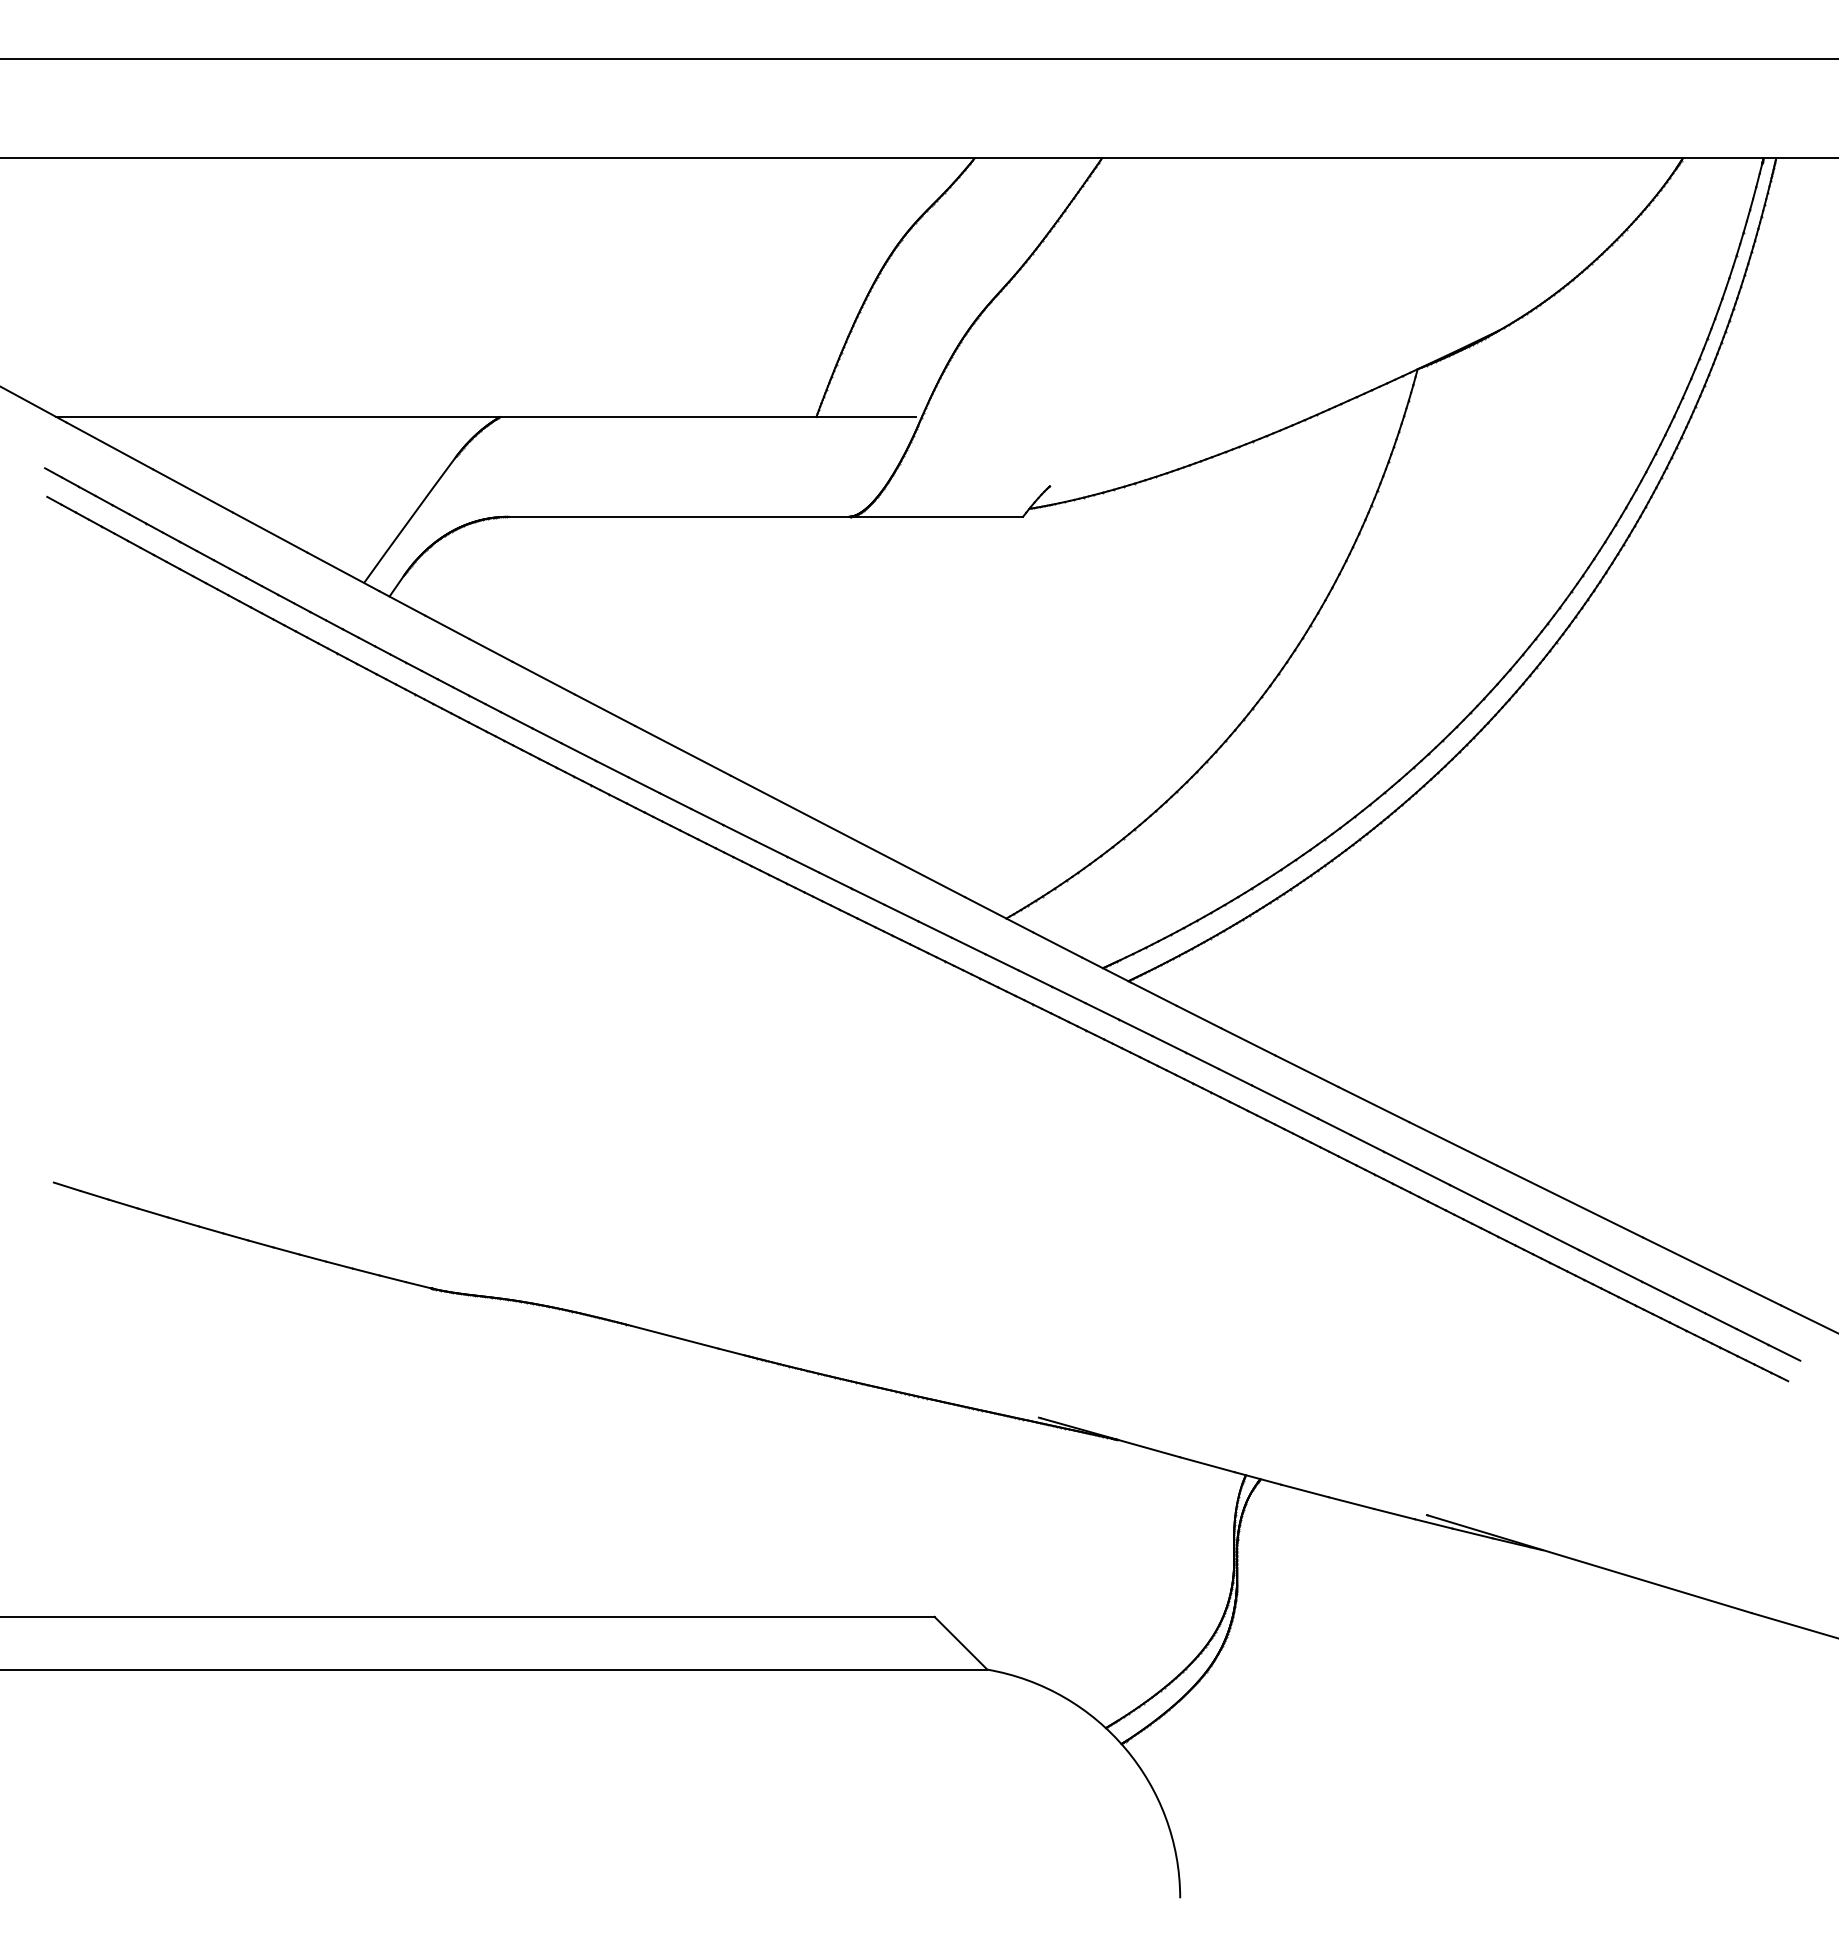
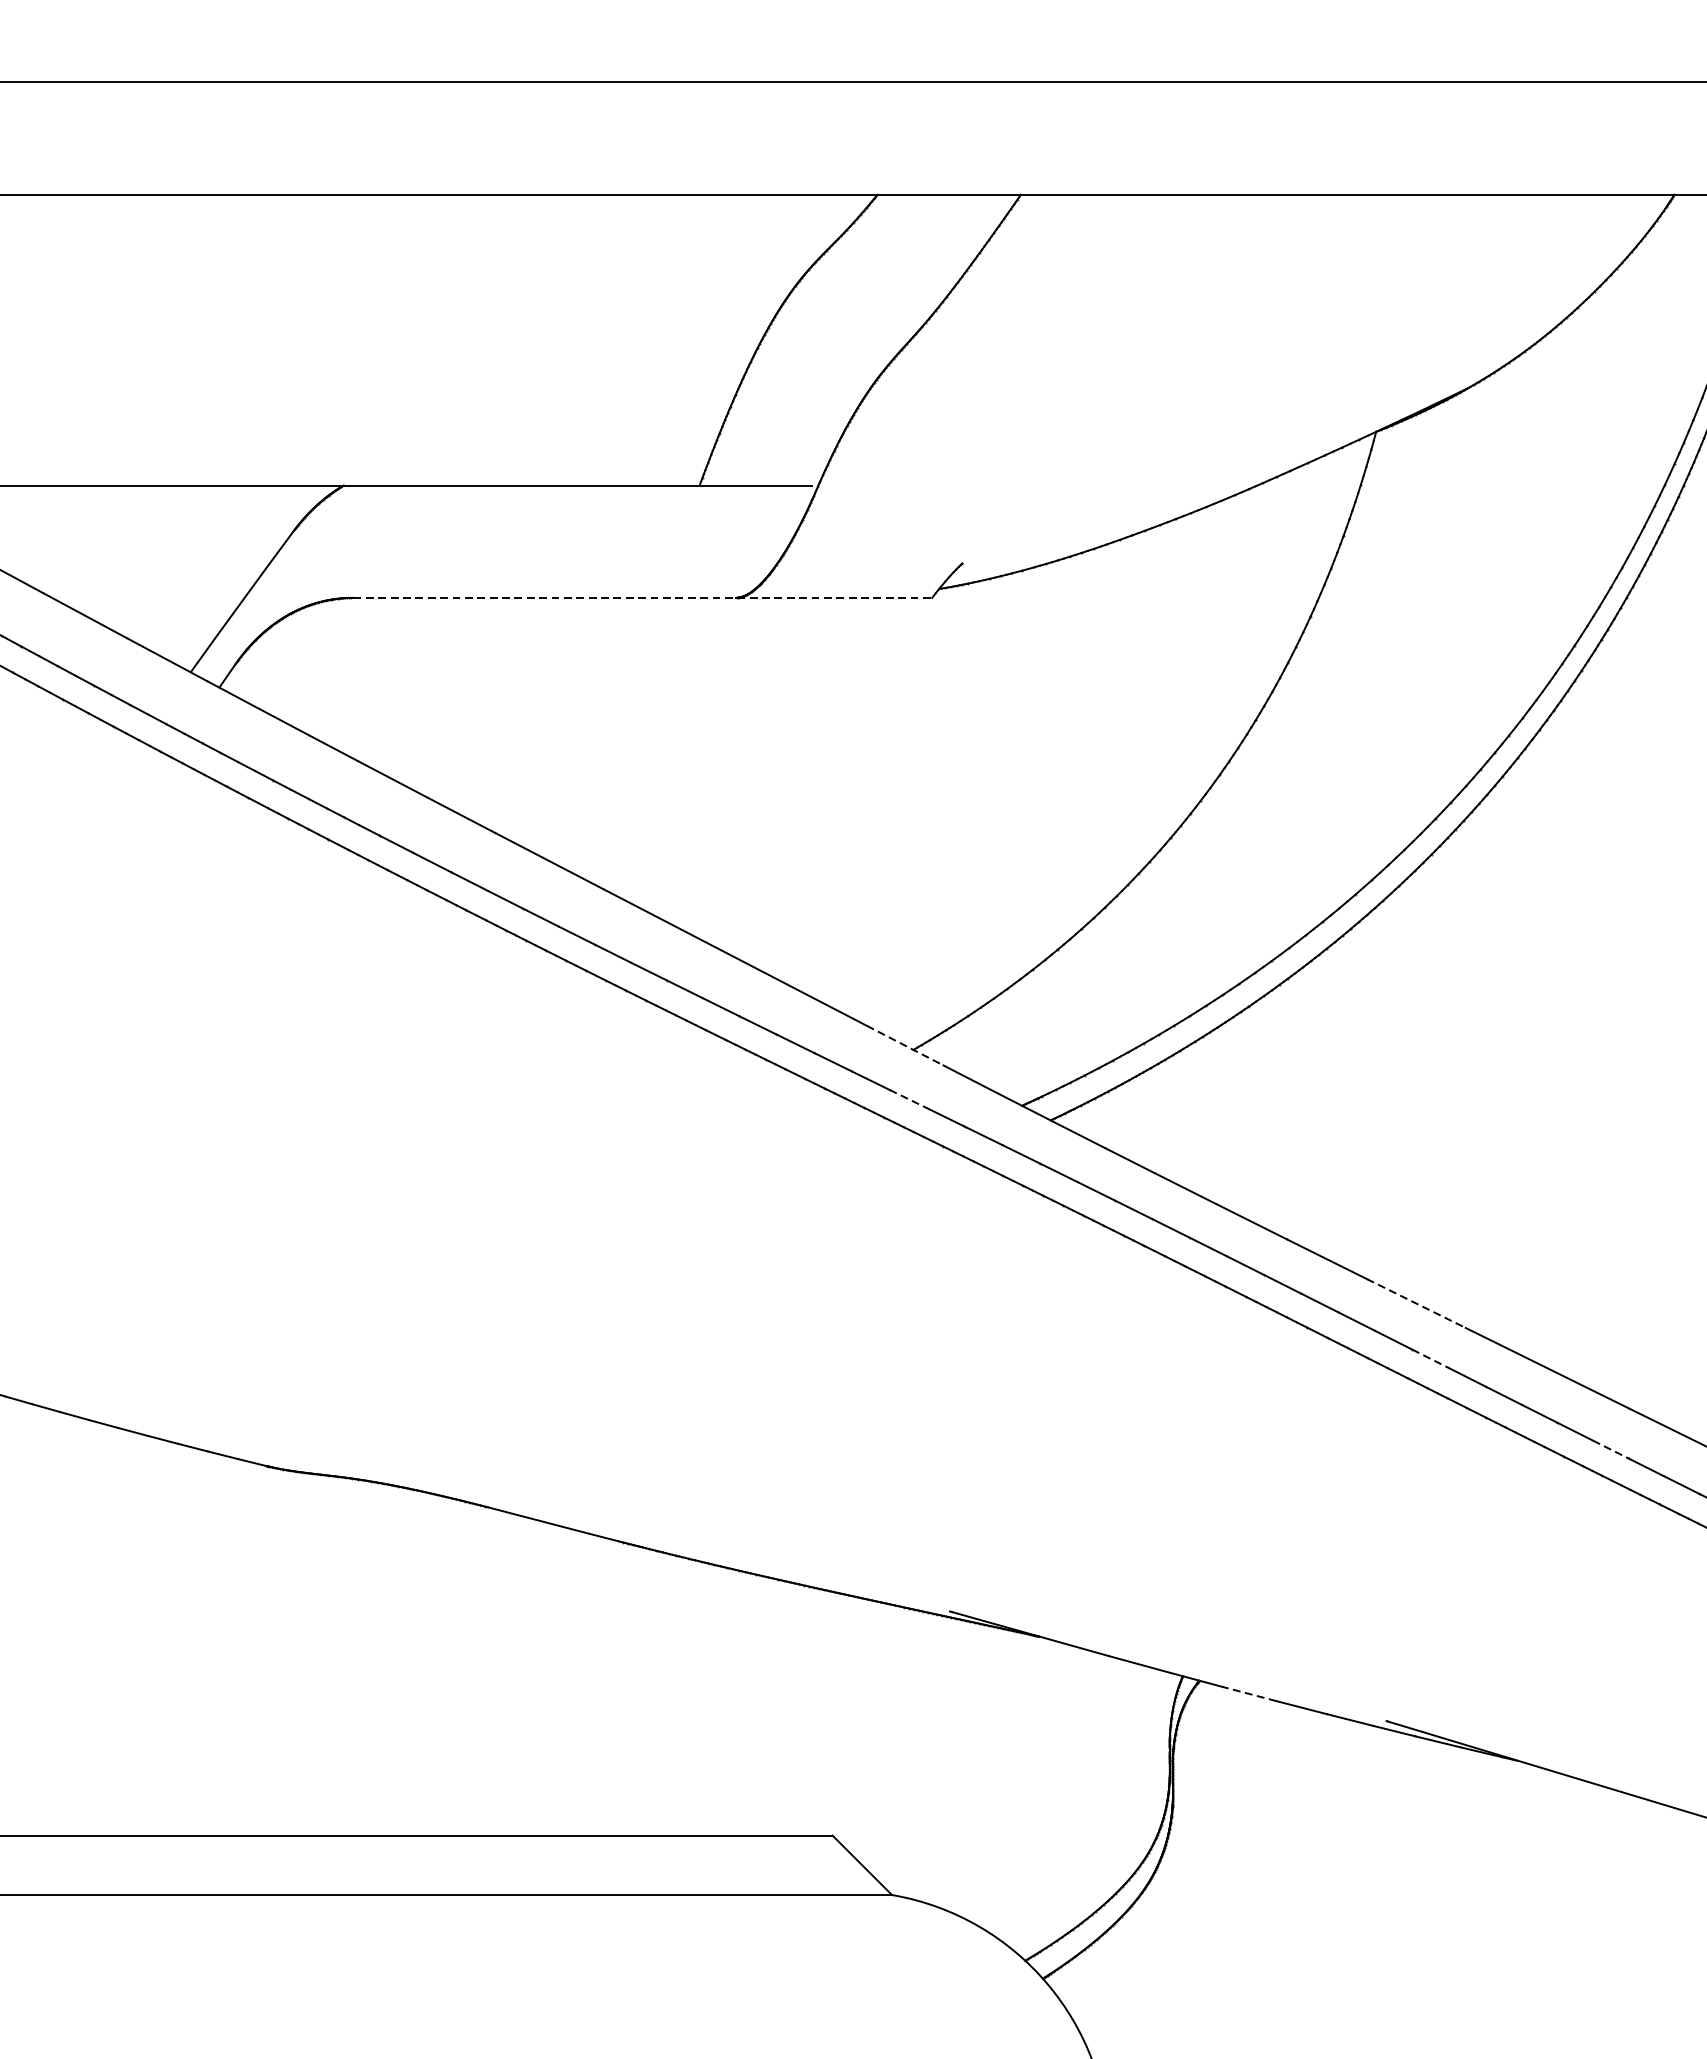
line: (766, 516) -> (643, 597), solid -> dashed
line: (999, 915) -> (905, 1046), solid -> dashed
line: (1001, 962) -> (907, 1099), solid -> dashed
line: (1453, 1143) -> (1416, 1303), solid -> dashed
line: (1466, 1193) -> (1431, 1359), solid -> dashed
line: (1626, 1273) -> (1611, 1449), solid -> dashed
line: (1305, 1491) -> (1249, 1694), solid -> dashed

